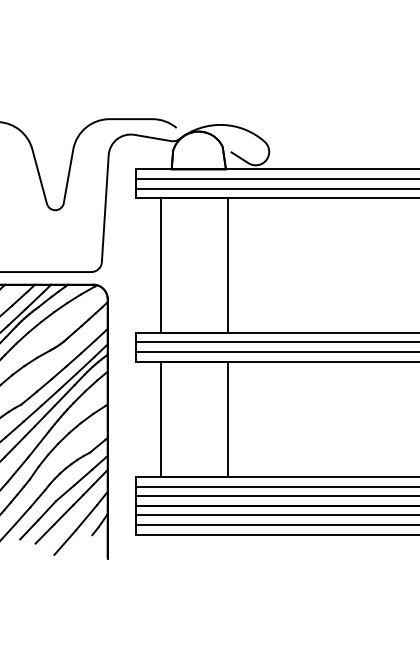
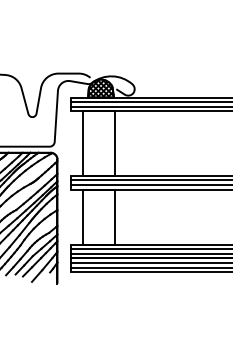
hatch: (197, 150) -> (100, 88), added

